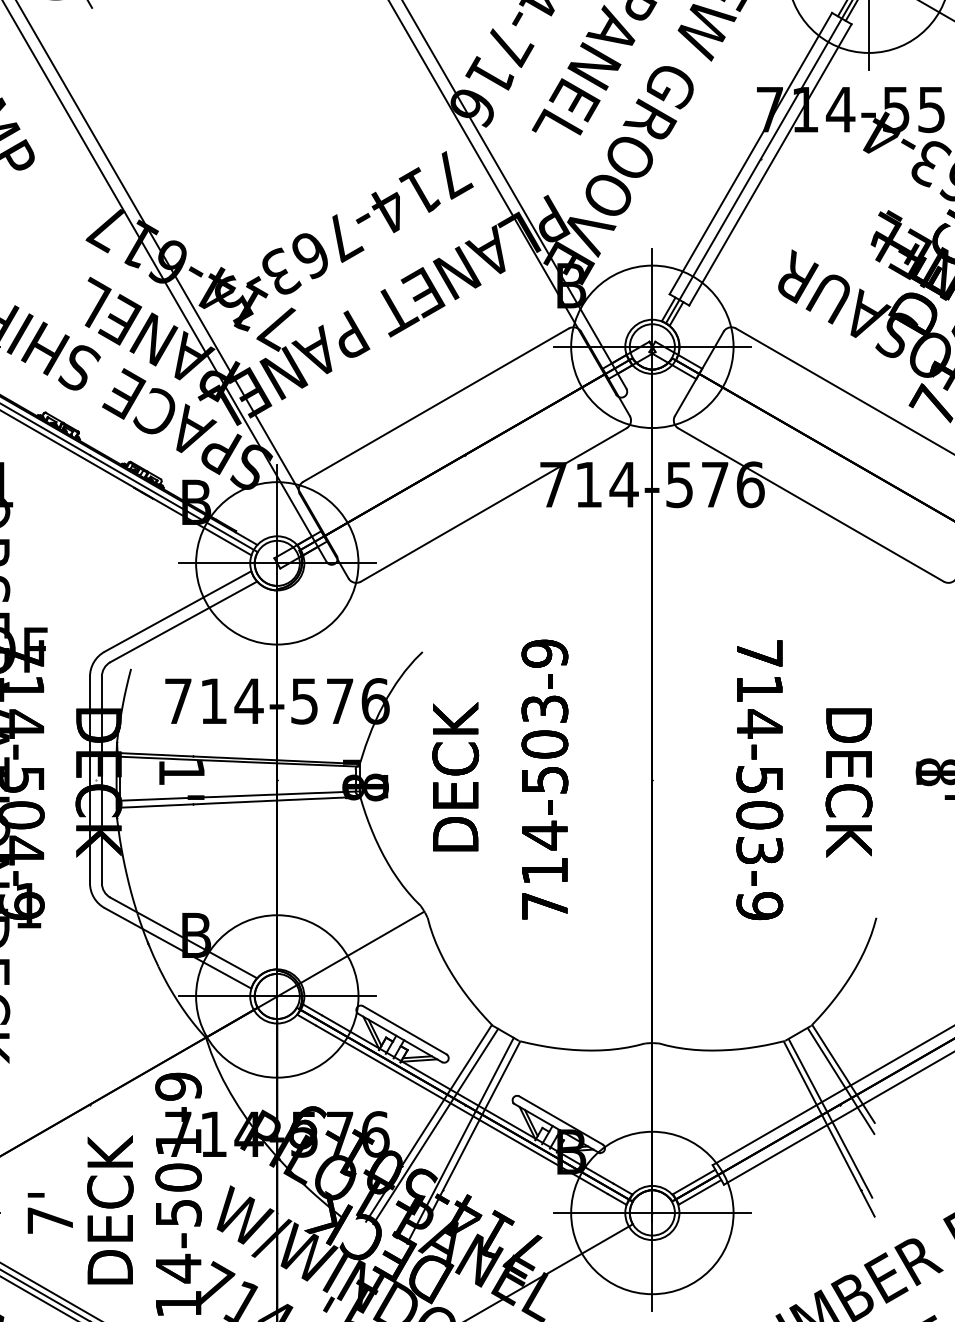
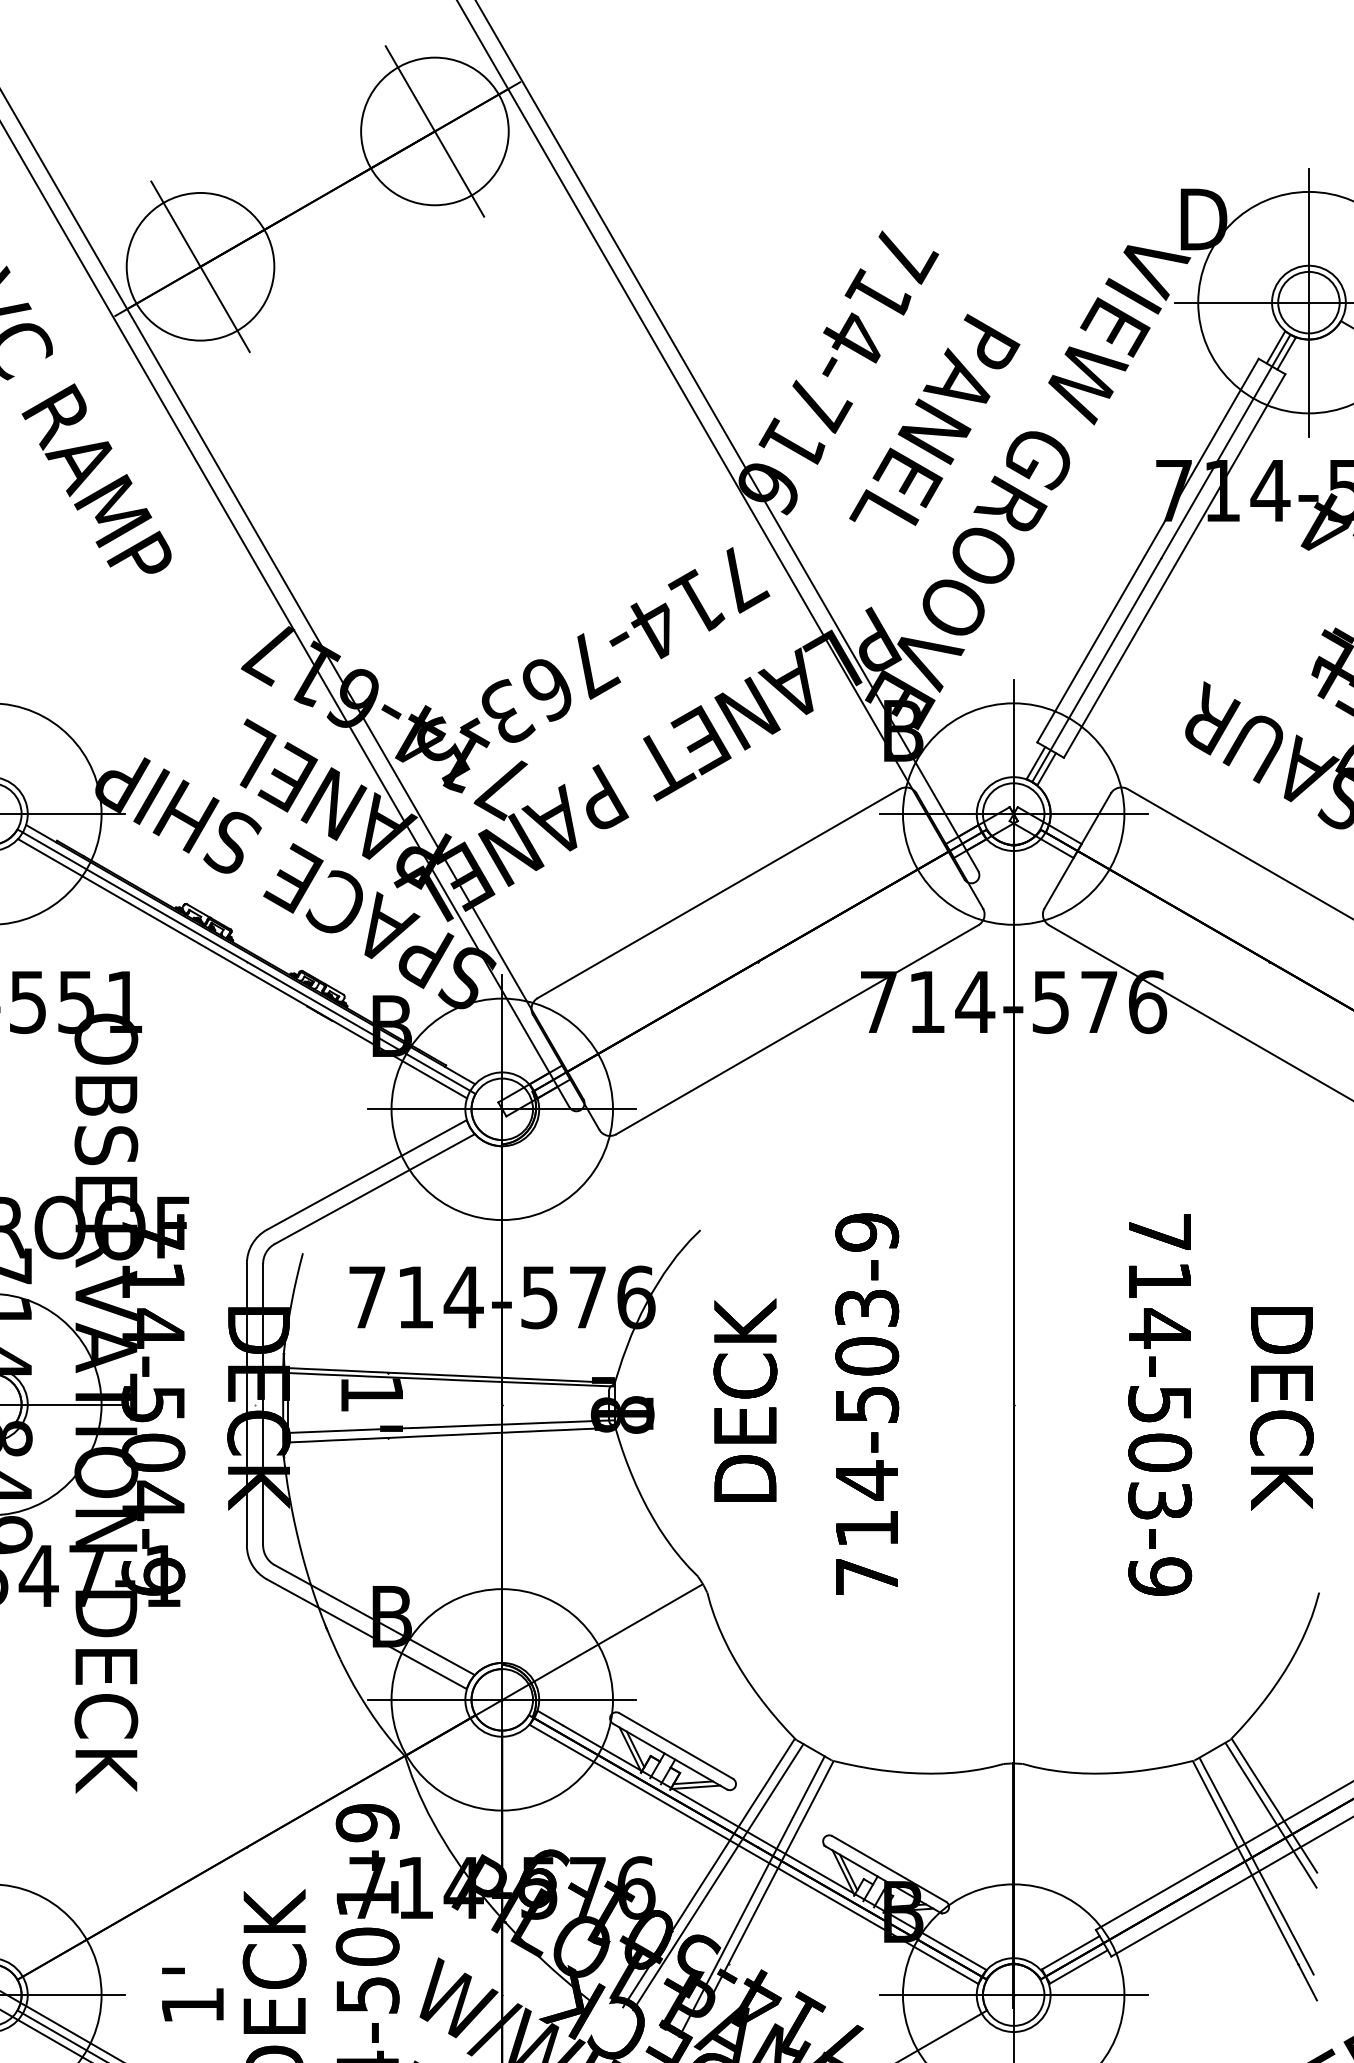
text: (50, 1220) -> (192, 2005), 7' -> 1'

